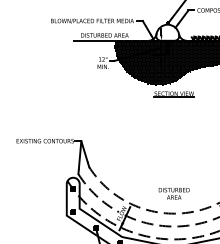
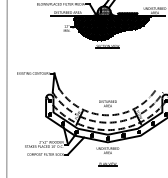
hatch: (168, 31) -> (104, 10), added

